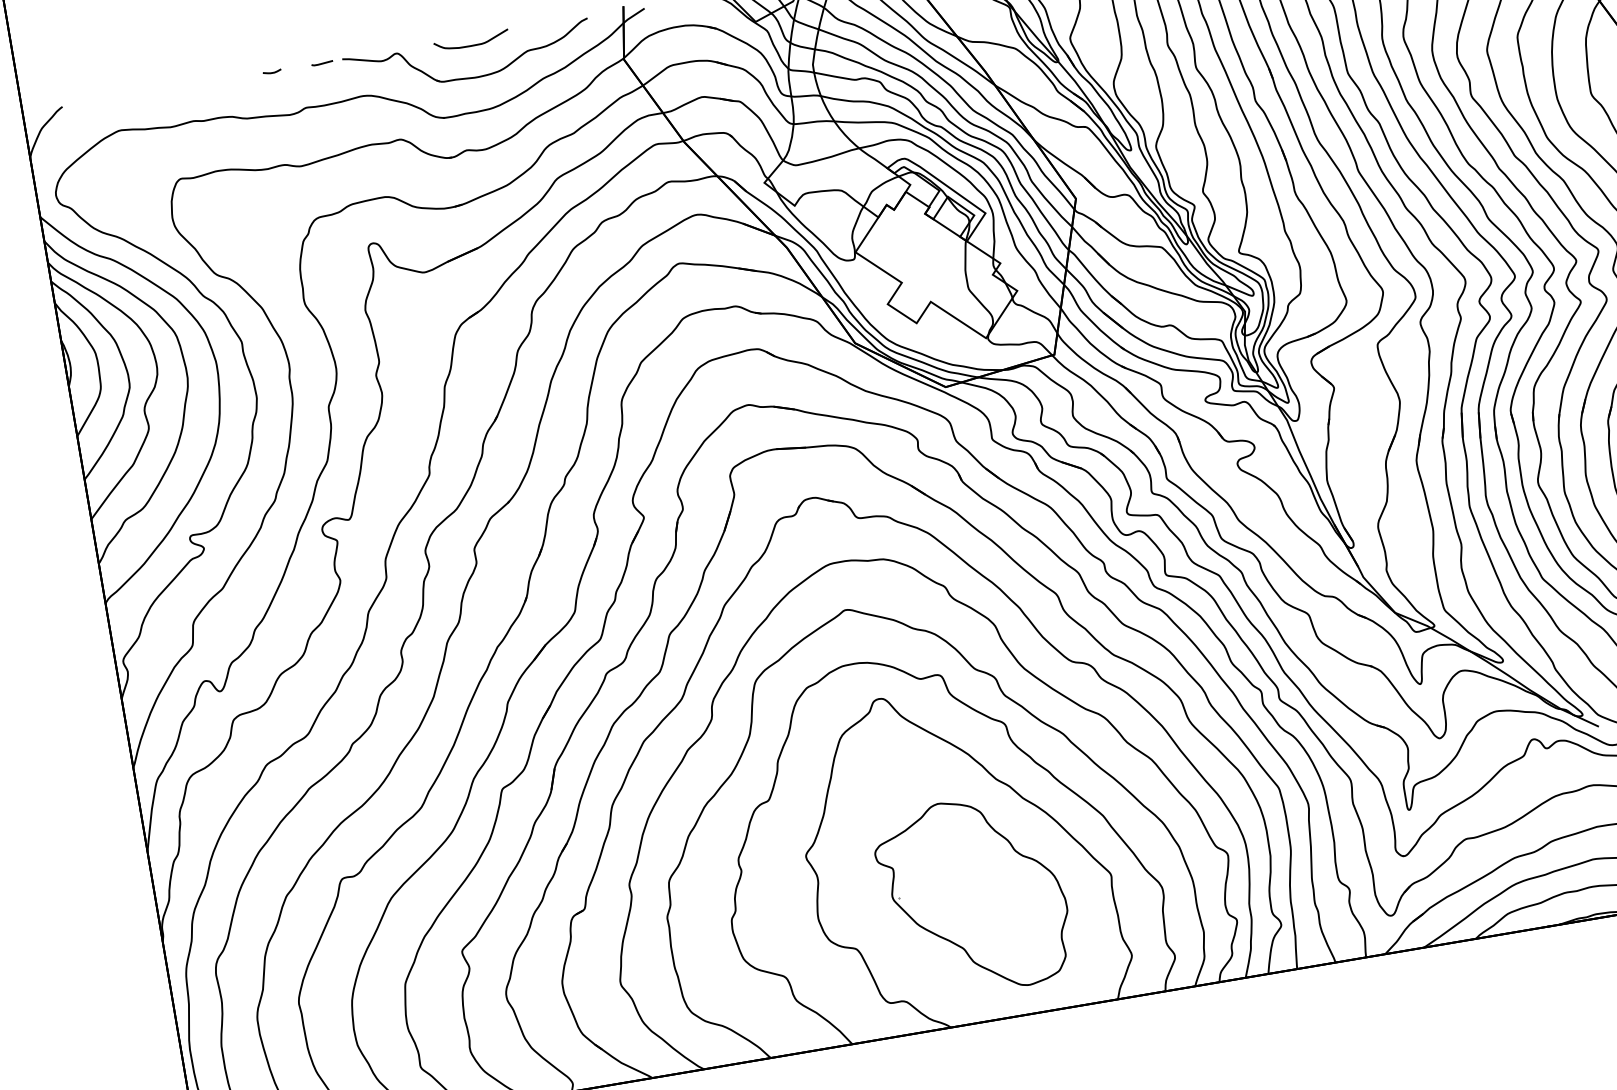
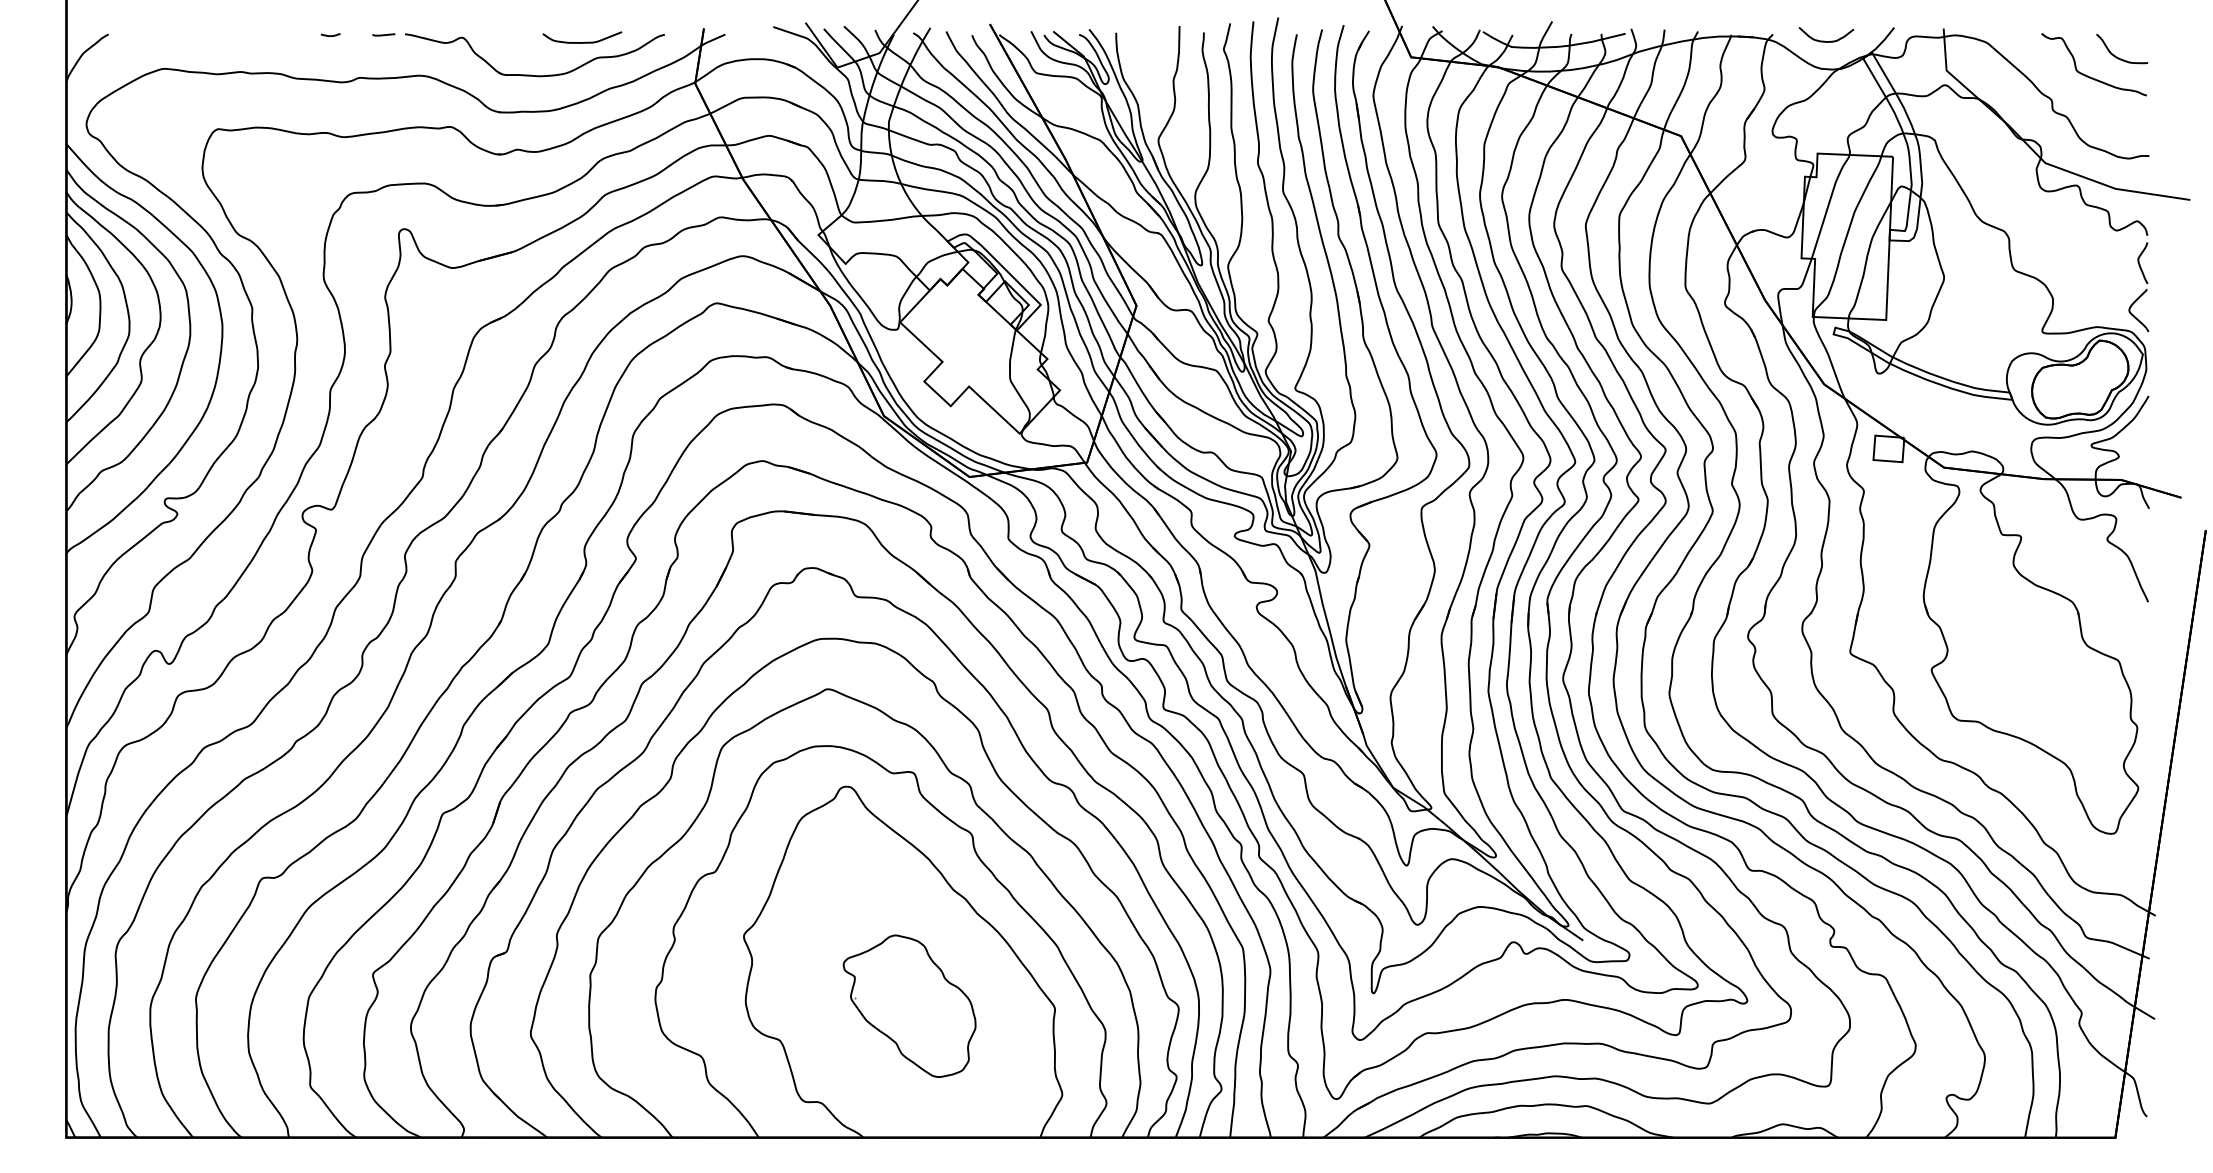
curve: (475, 43) -> (585, 41), moved
part: (973, 896) -> (909, 1006), size x0.7

